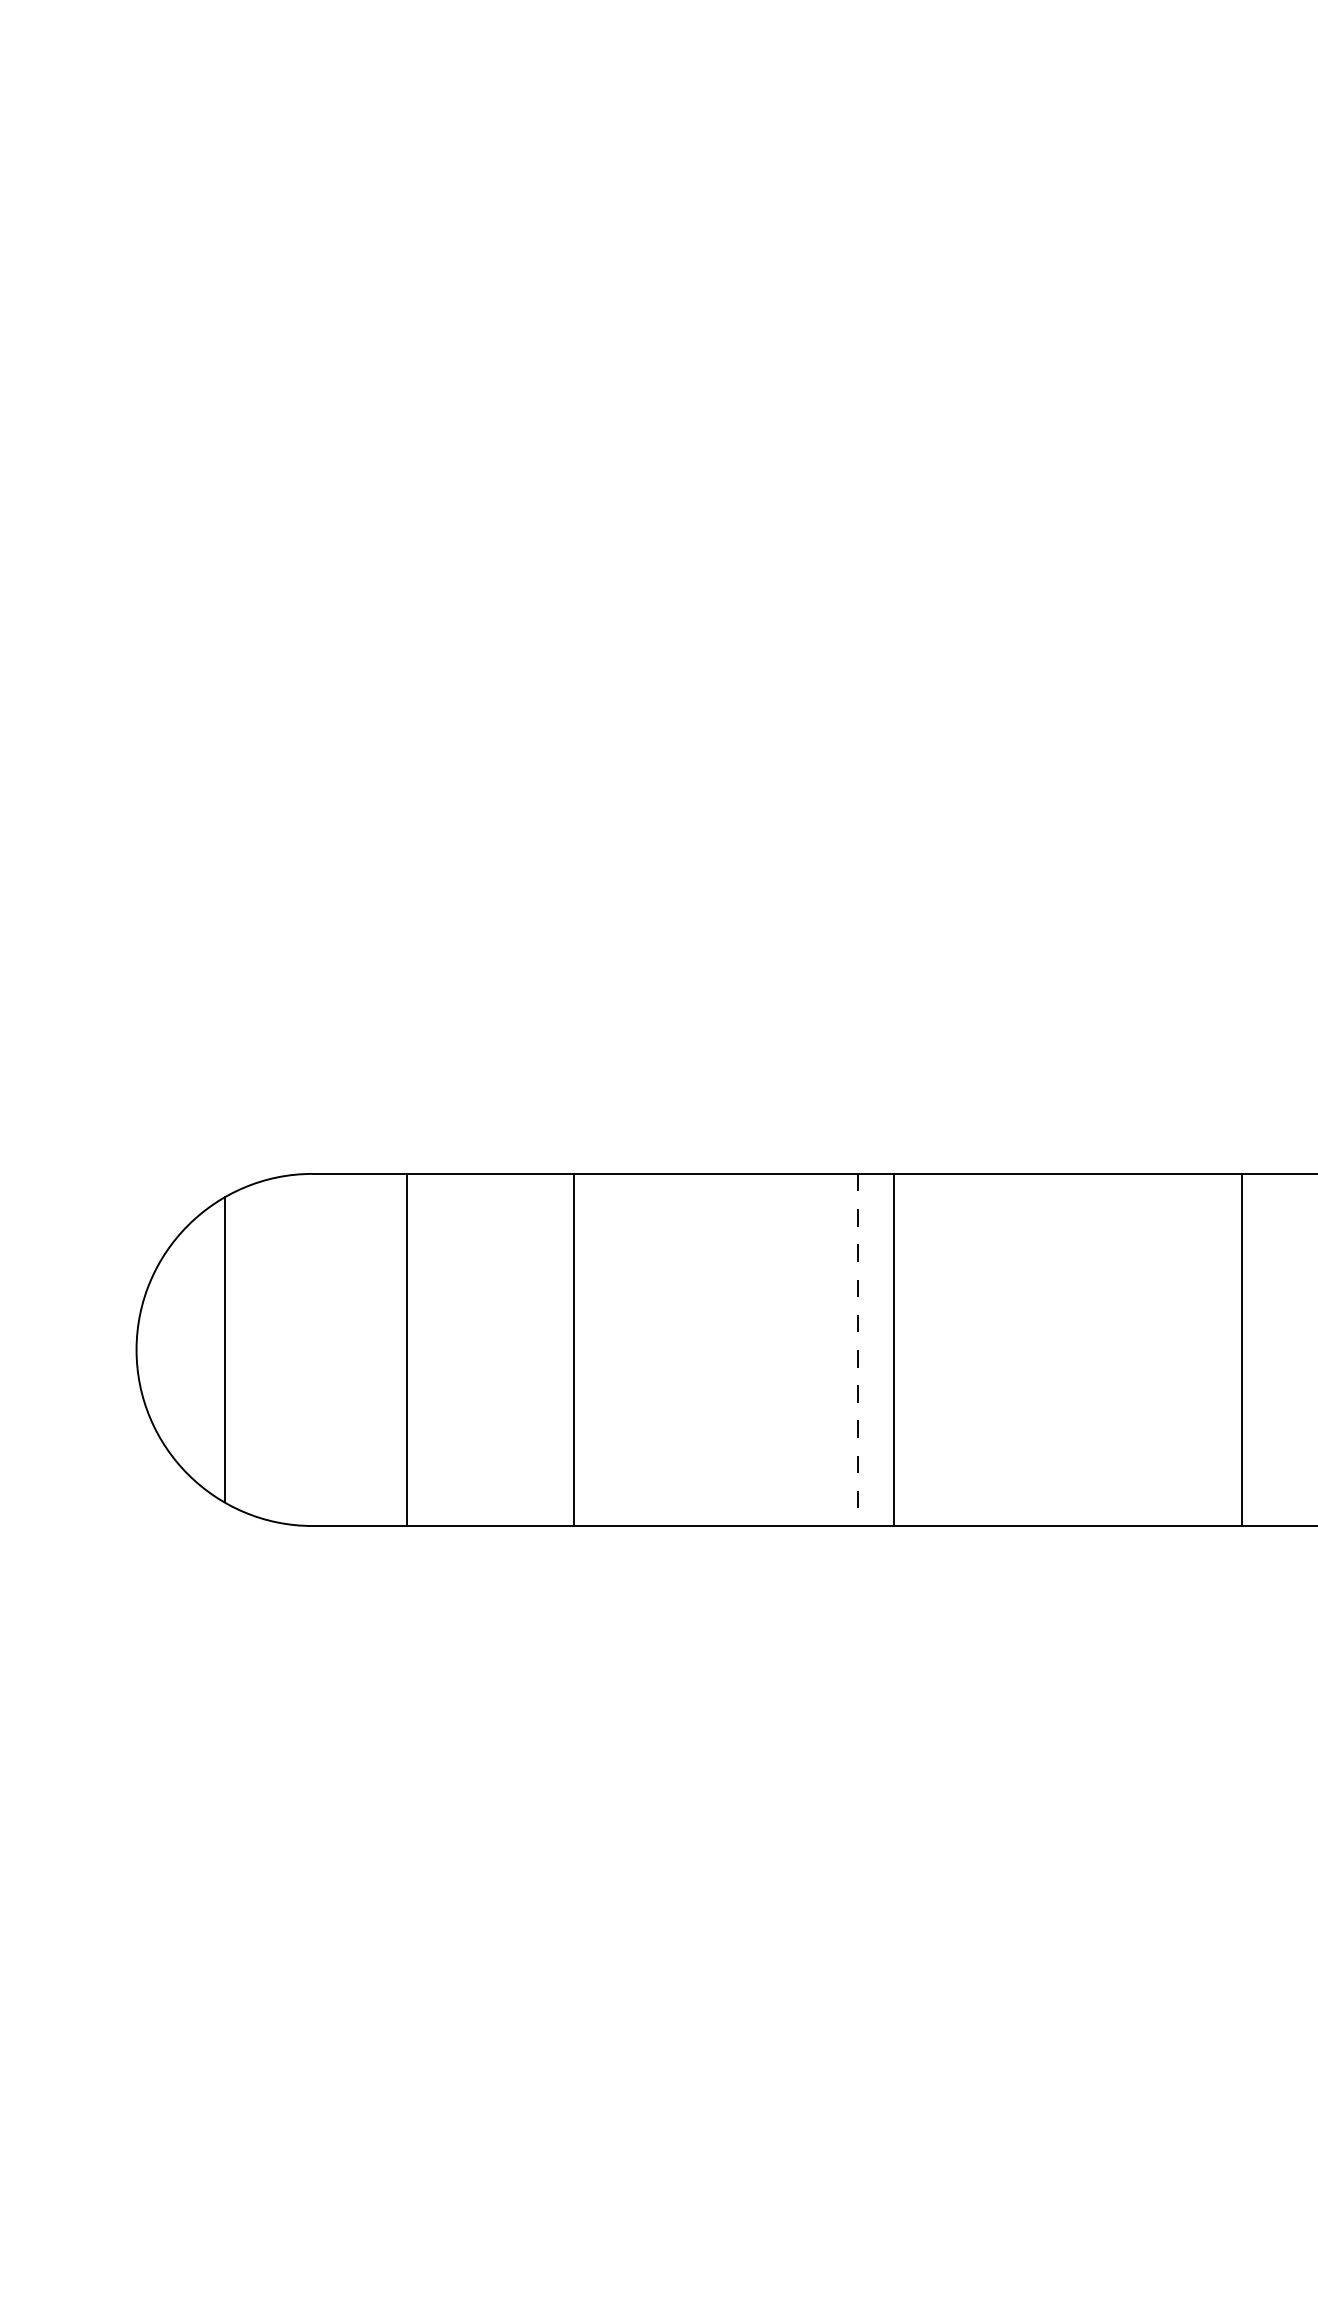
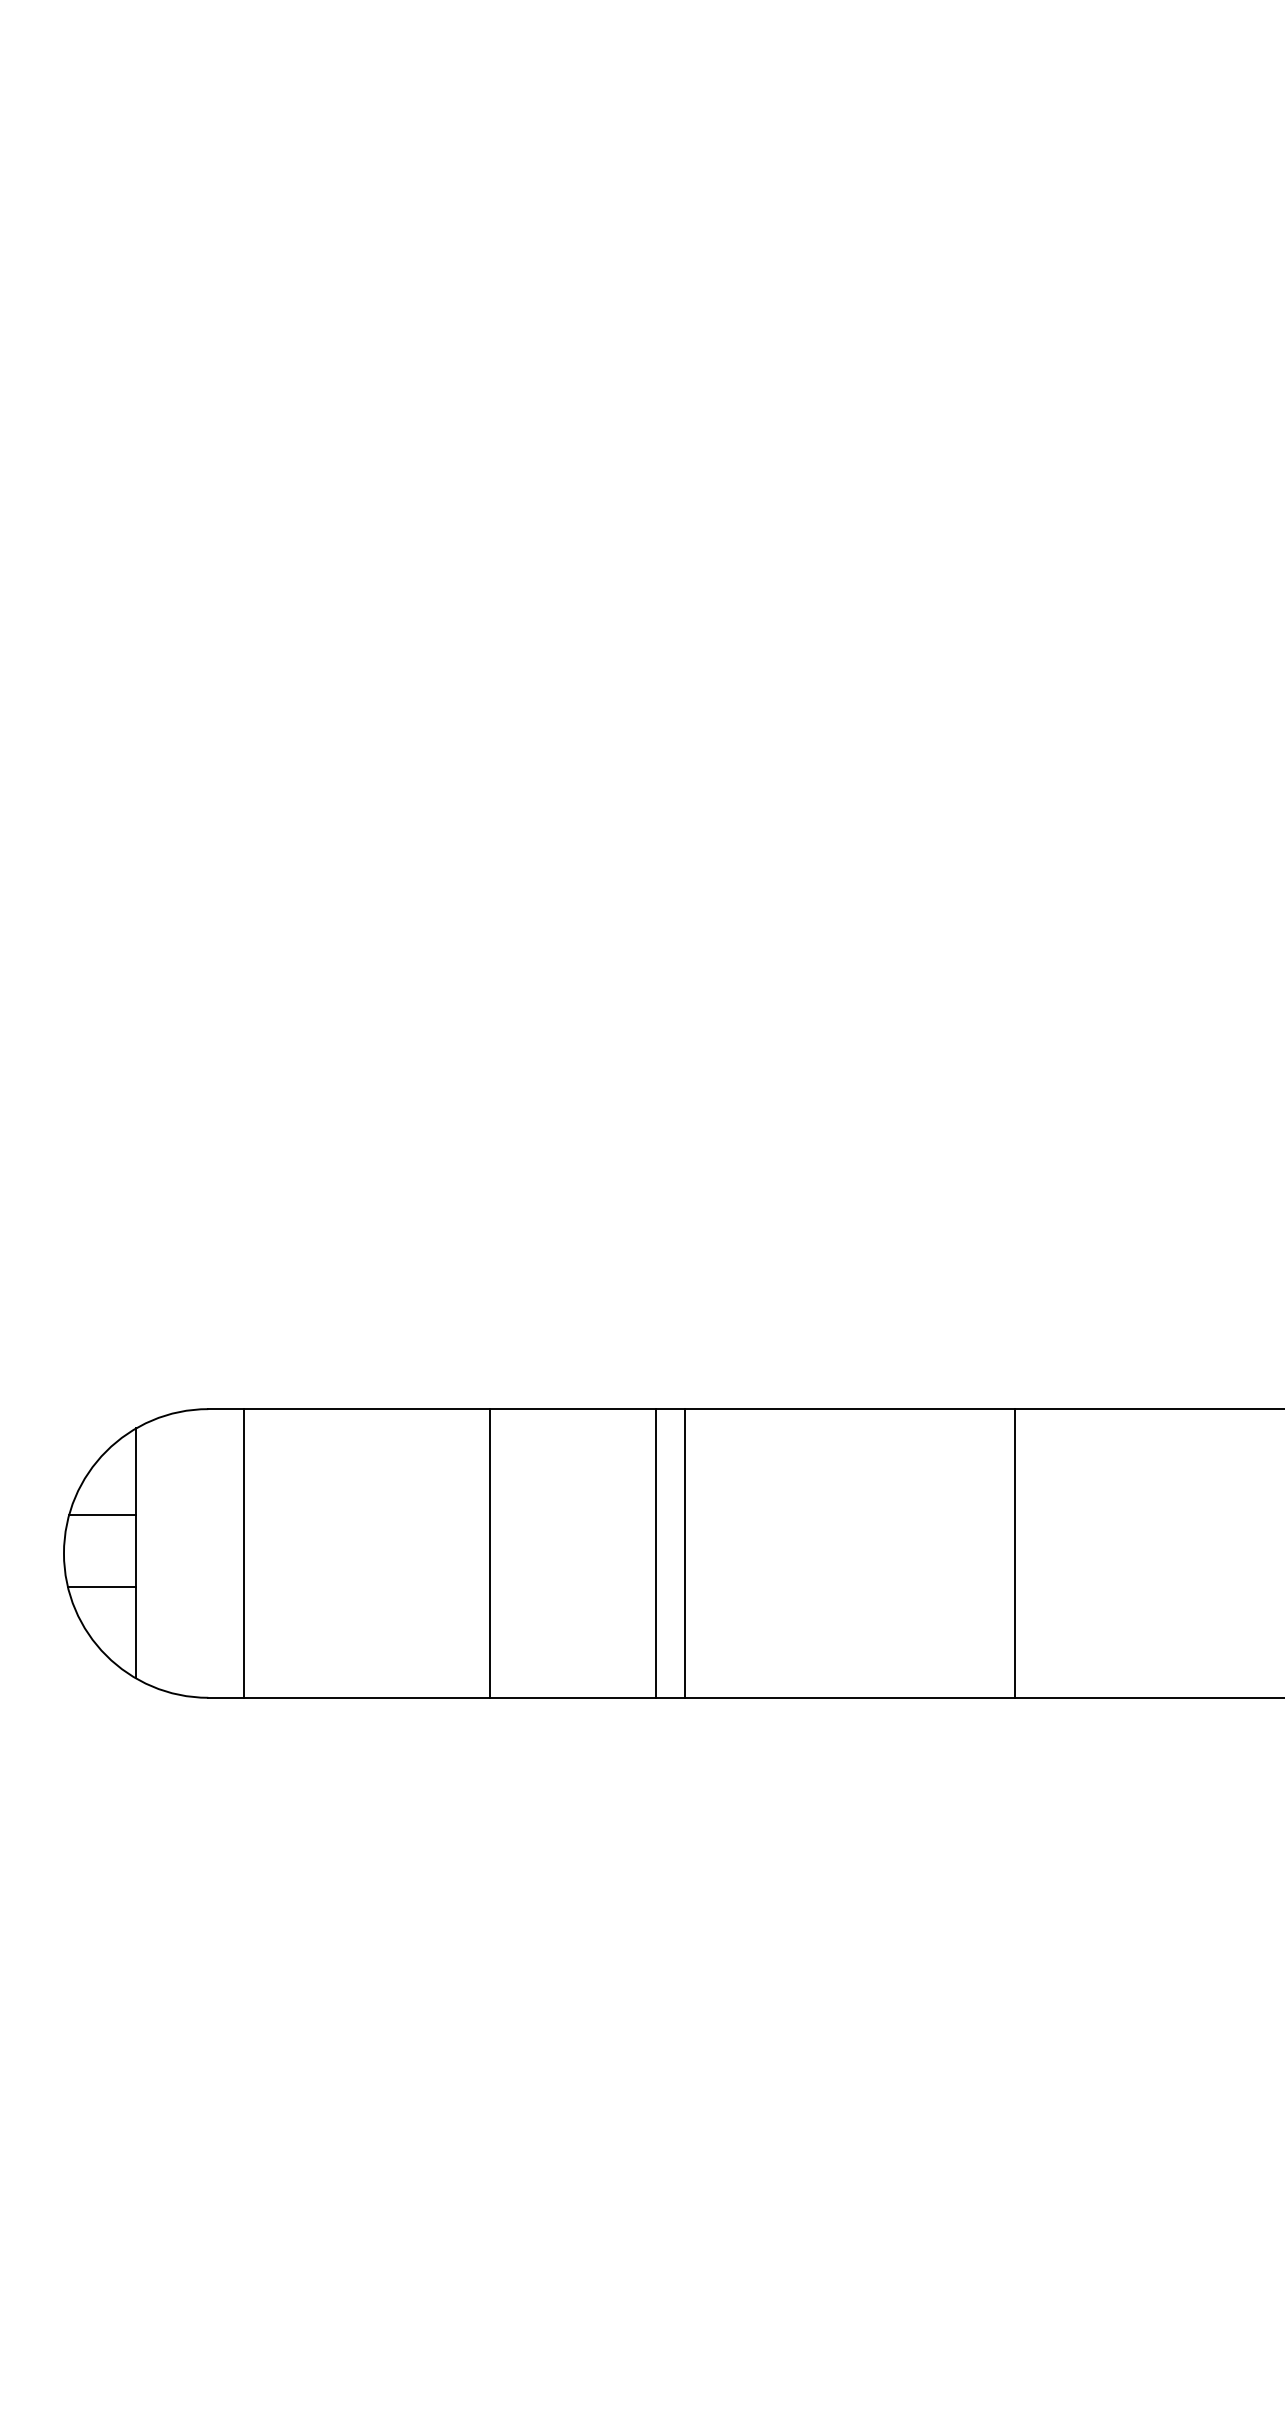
line: (183, 1302) -> (102, 1514), added
line: (406, 1349) -> (244, 1553), moved
line: (573, 1349) -> (489, 1553), moved
line: (858, 1349) -> (655, 1553), dashed -> solid
line: (1242, 1349) -> (1015, 1553), moved
line: (182, 1390) -> (101, 1586), added

